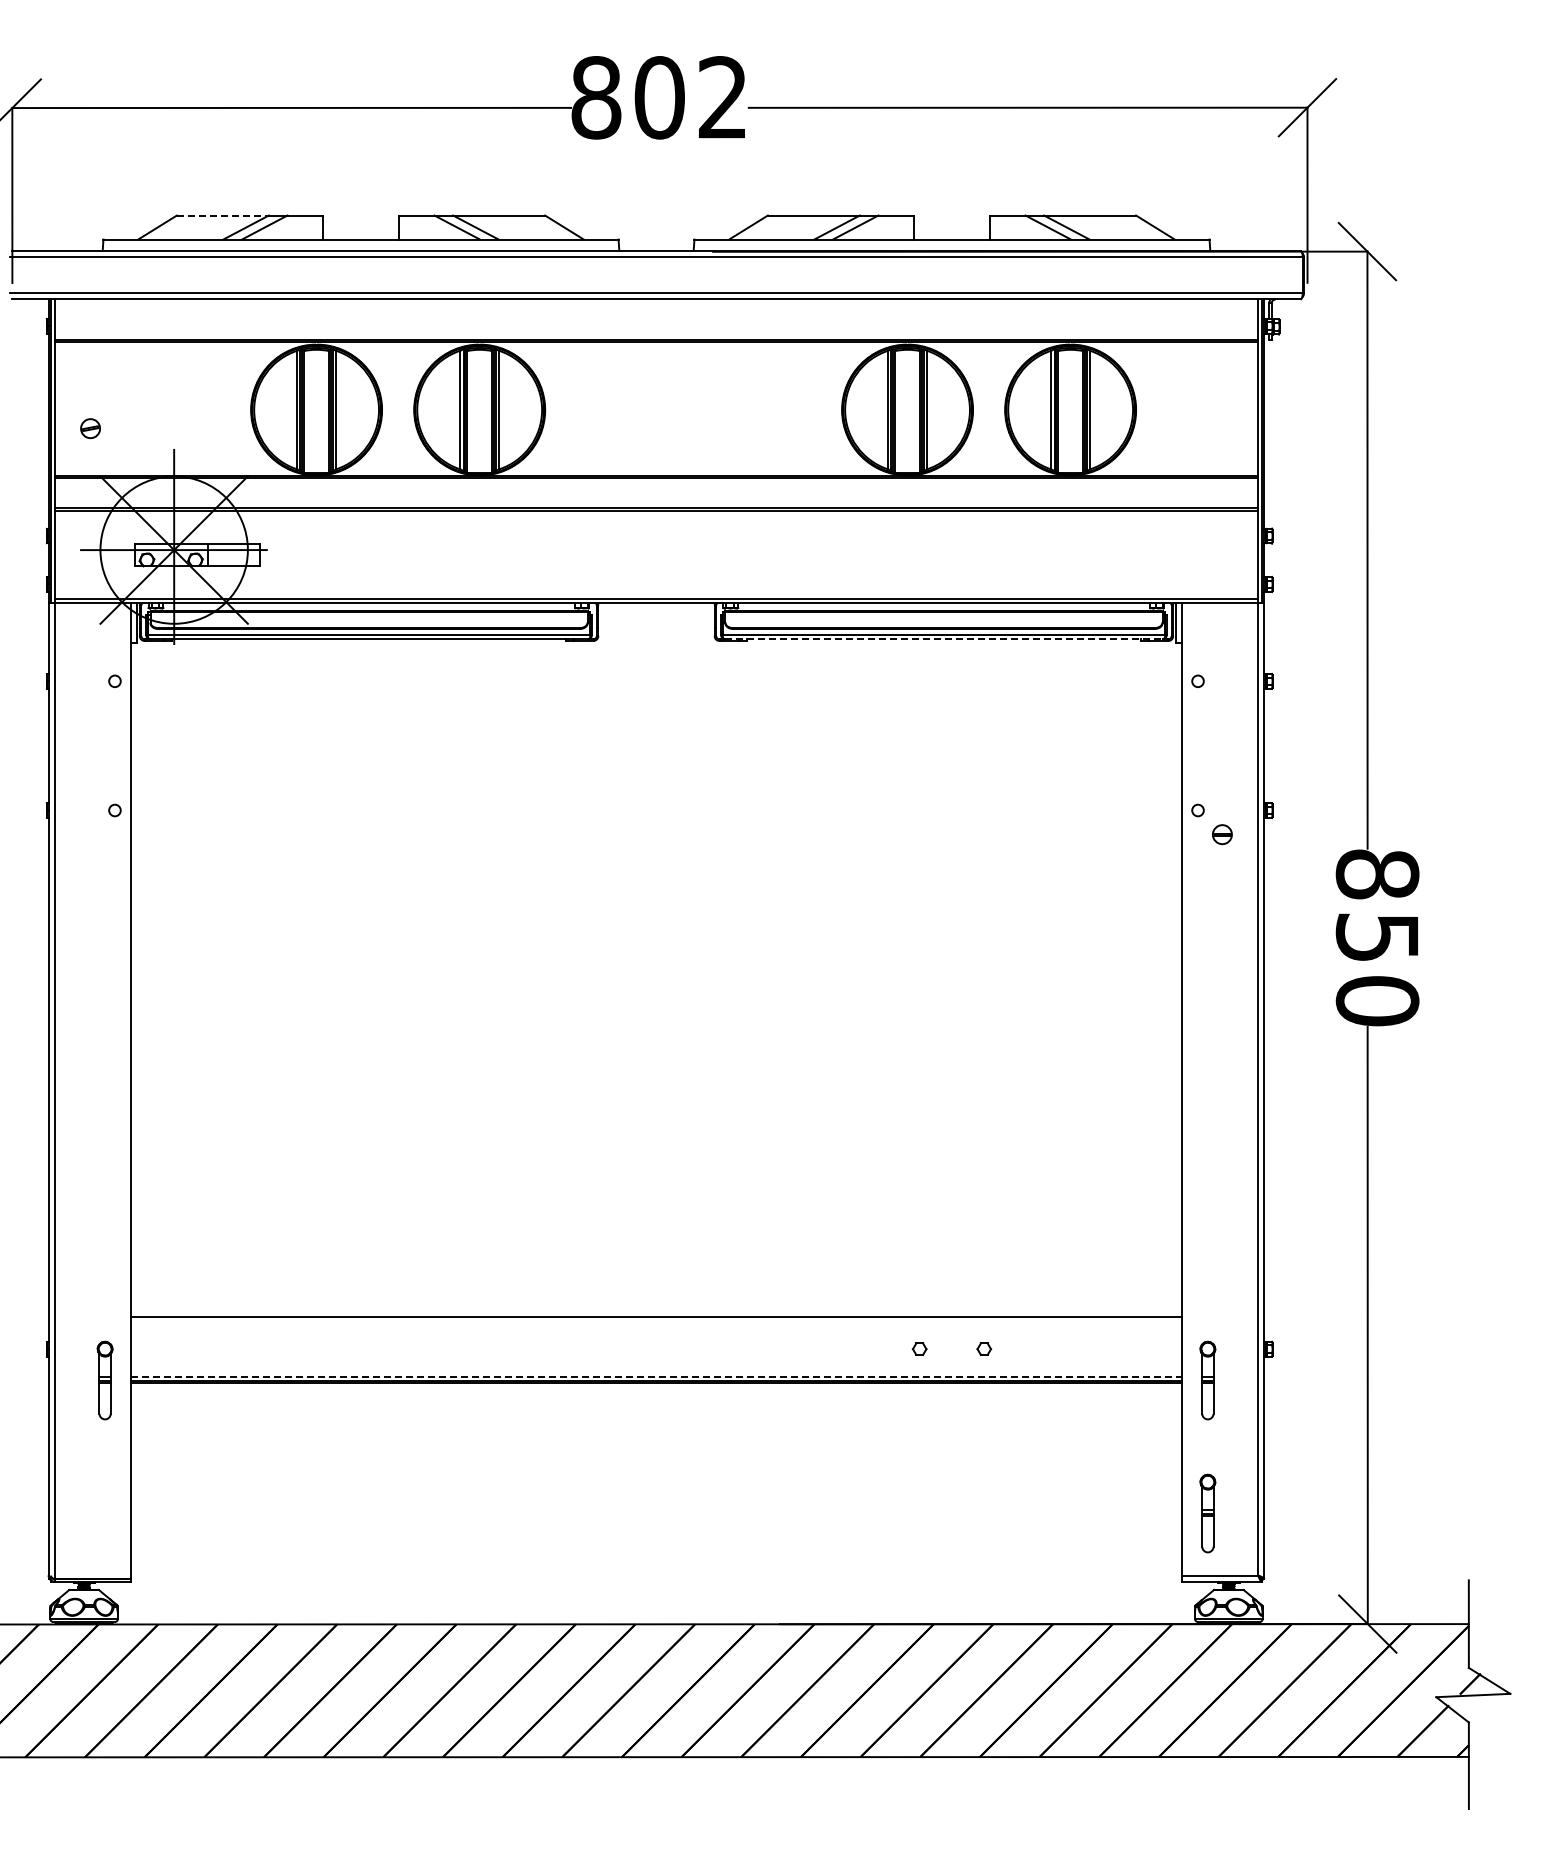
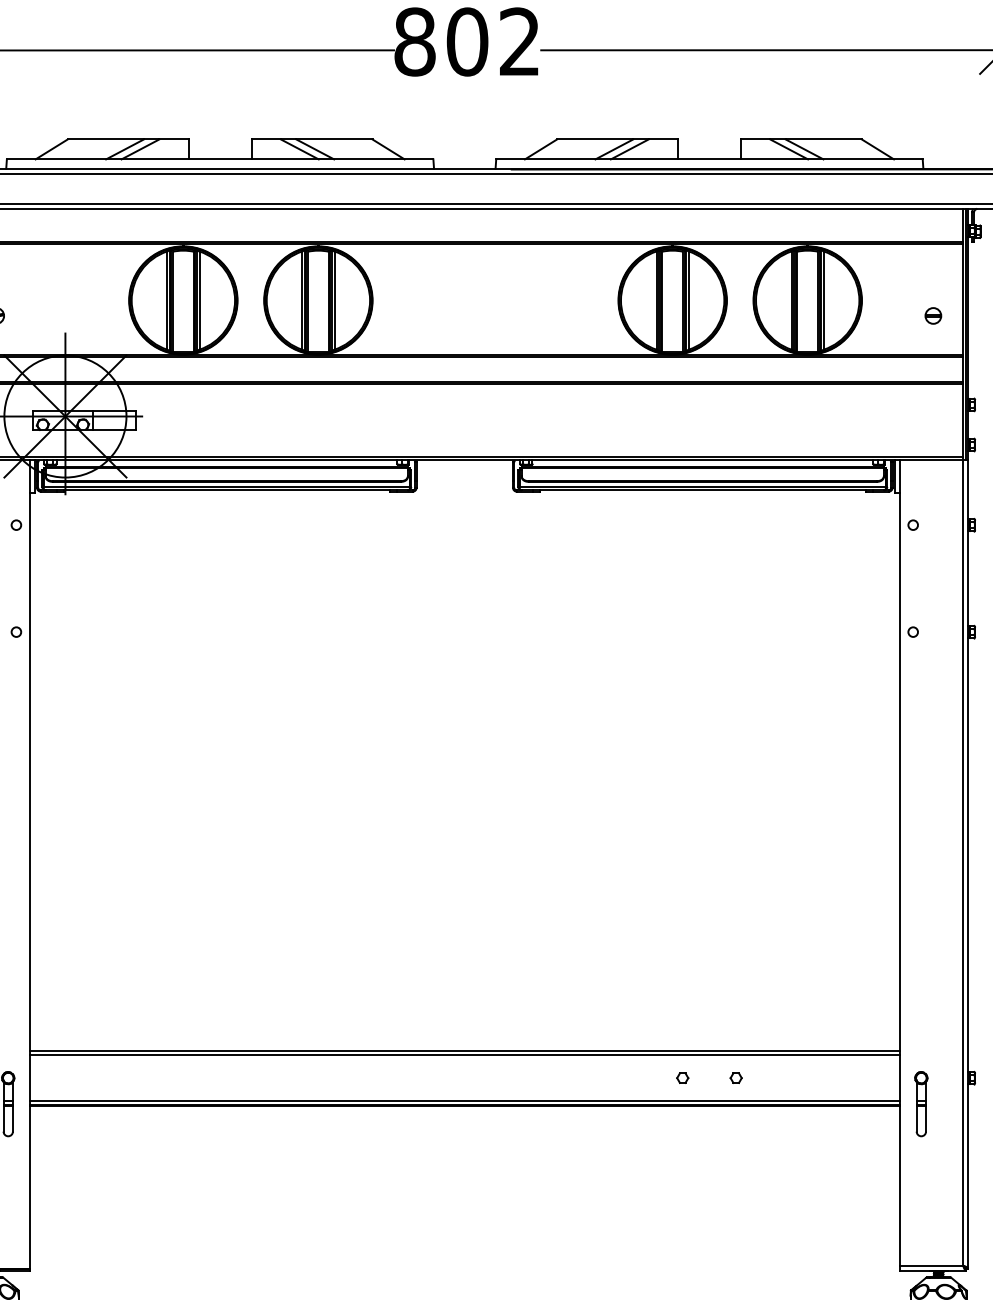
line: (222, 215) -> (105, 139), dashed -> solid
line: (943, 639) -> (702, 490), dashed -> solid
part: (1222, 834) -> (933, 315), moved
line: (656, 1321) -> (464, 1055), added
line: (657, 1376) -> (465, 1100), dashed -> solid
part: (1207, 1513) -> (921, 1214), removed

